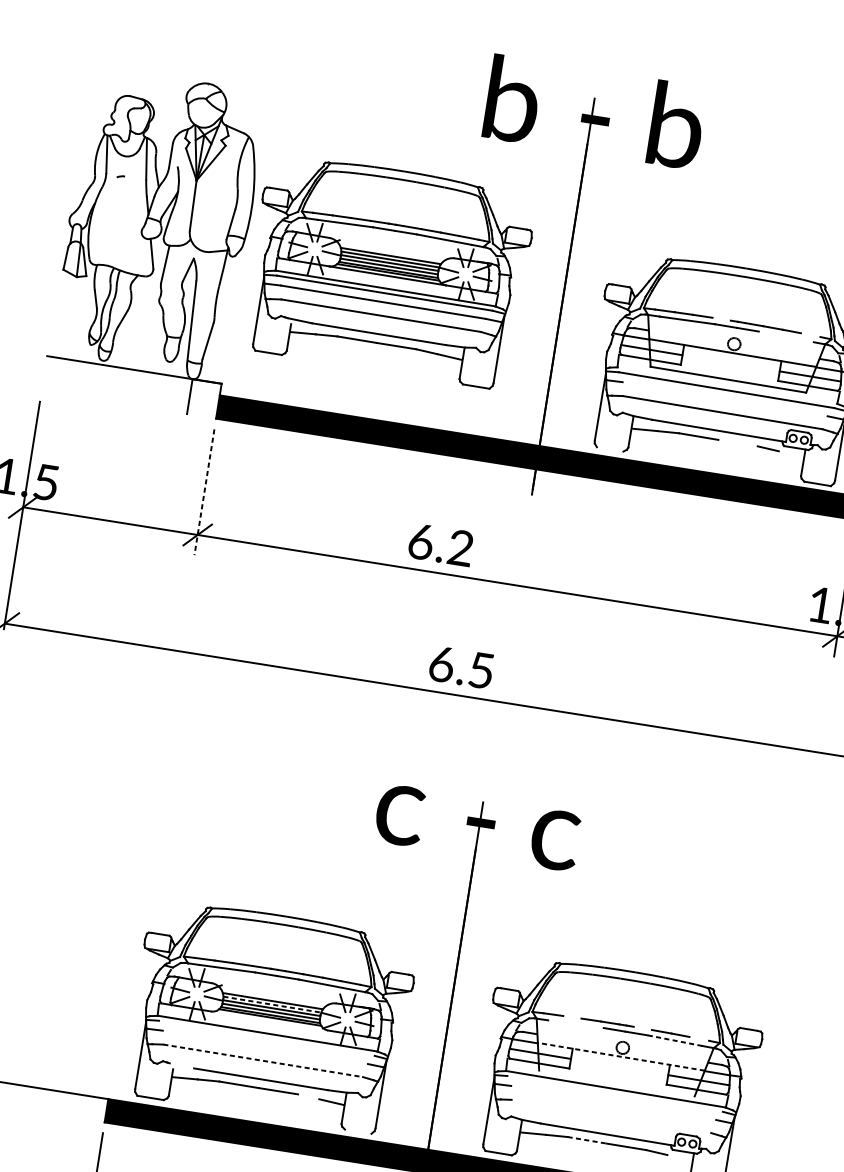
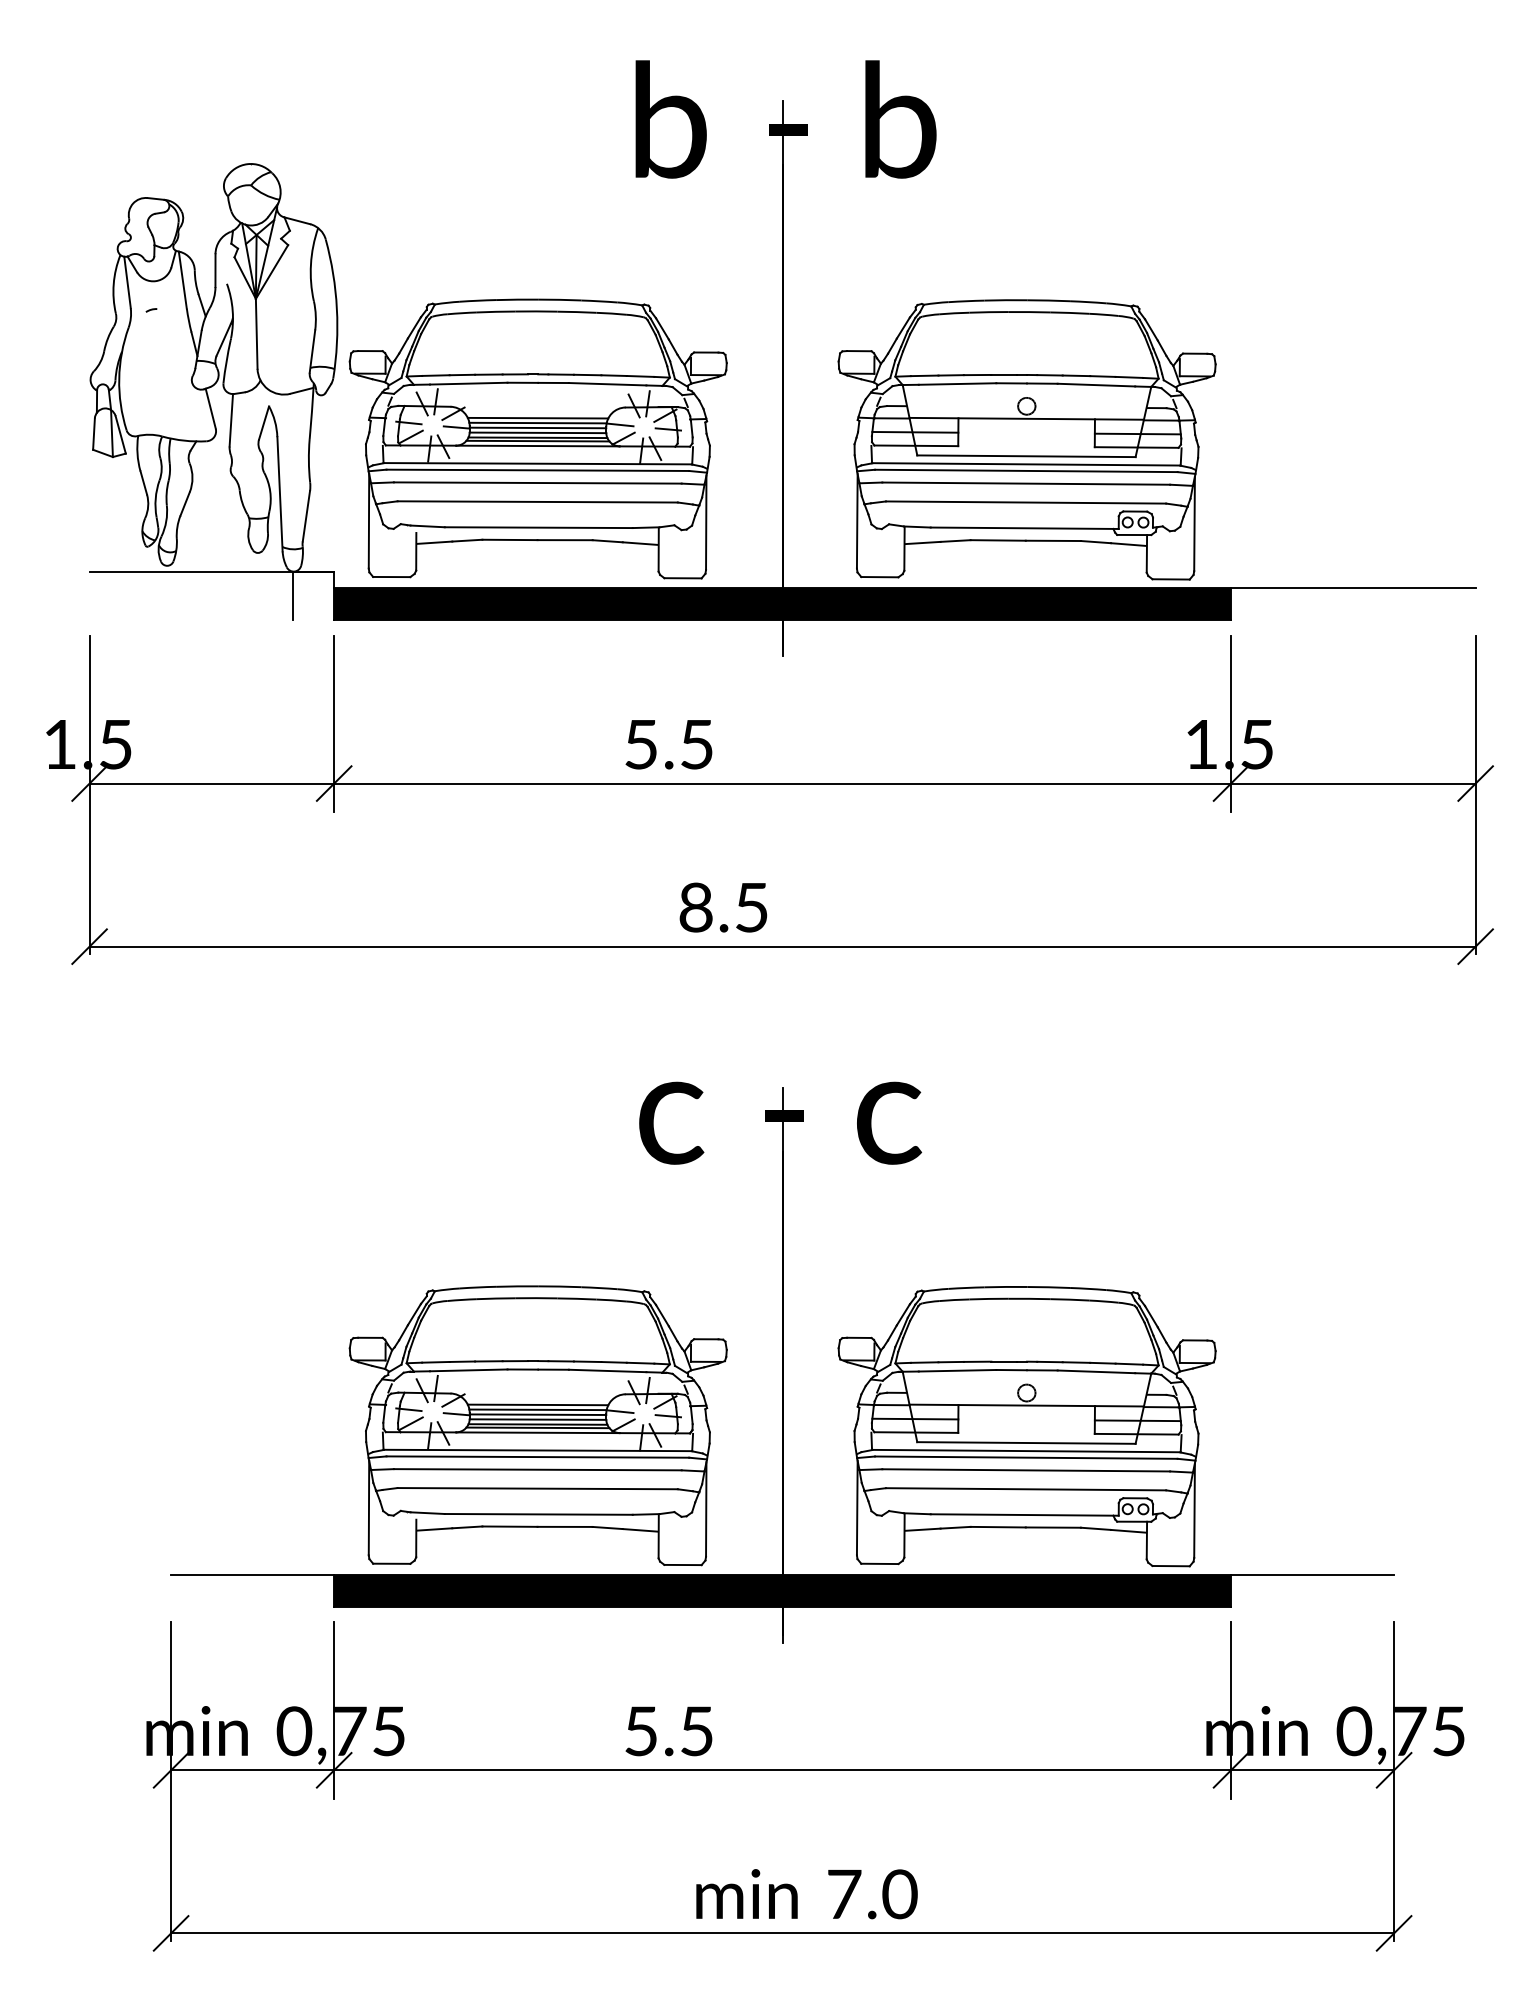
part: (388, 270) -> (537, 438), moved
line: (721, 318) -> (1003, 374), added
line: (810, 334) -> (1129, 376), added
line: (786, 336) -> (1096, 384), added
line: (727, 385) -> (1026, 464), added
line: (725, 399) -> (1026, 483), added
line: (737, 442) -> (1052, 540), added
line: (609, 449) -> (879, 577), added
line: (791, 454) -> (1128, 544), added
line: (204, 492) -> (334, 724), dashed -> solid
text: (441, 544) -> (669, 744), 6.2 -> 5.5
text: (441, 664) -> (695, 907), 6.5 -> 8.5
line: (272, 1004) -> (538, 1409), dashed -> solid
line: (571, 1016) -> (950, 1361), added
line: (269, 1020) -> (537, 1432), added
line: (575, 1023) -> (957, 1370), added
line: (642, 1027) -> (1049, 1361), added
line: (266, 1037) -> (537, 1456), added
line: (699, 1038) -> (1129, 1363), added
line: (674, 1040) -> (1096, 1371), dashed -> solid
line: (265, 1047) -> (537, 1469), added
line: (621, 1056) -> (1026, 1405), dashed -> solid
line: (263, 1060) -> (538, 1488), dashed -> solid
line: (181, 1066) -> (427, 1513), added
line: (617, 1083) -> (1026, 1442), added
line: (615, 1093) -> (1026, 1457), added
line: (308, 1096) -> (607, 1527), added
line: (613, 1103) -> (1026, 1470), added
line: (611, 1116) -> (1025, 1489), added
line: (357, 1131) -> (682, 1564), added
line: (587, 1140) -> (998, 1527), dashed -> solid
line: (679, 1157) -> (1128, 1530), added

